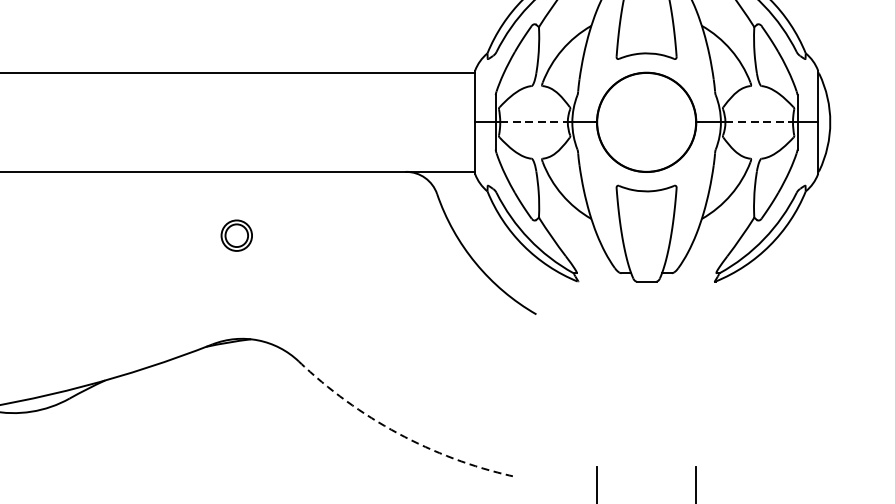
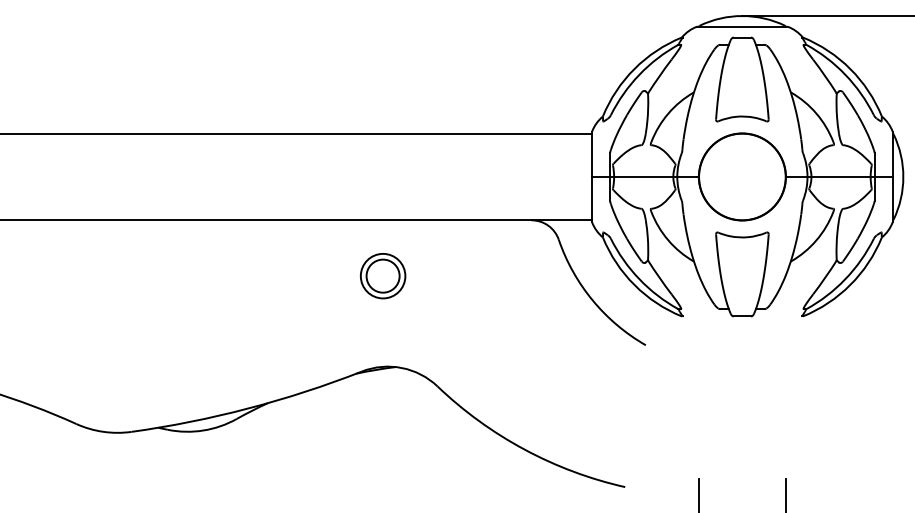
line: (533, 121) -> (643, 176), dashed -> solid
line: (759, 121) -> (841, 176), dashed -> solid
part: (237, 235) -> (383, 276), size x1.67
arc: (397, 433) -> (524, 449), dashed -> solid

